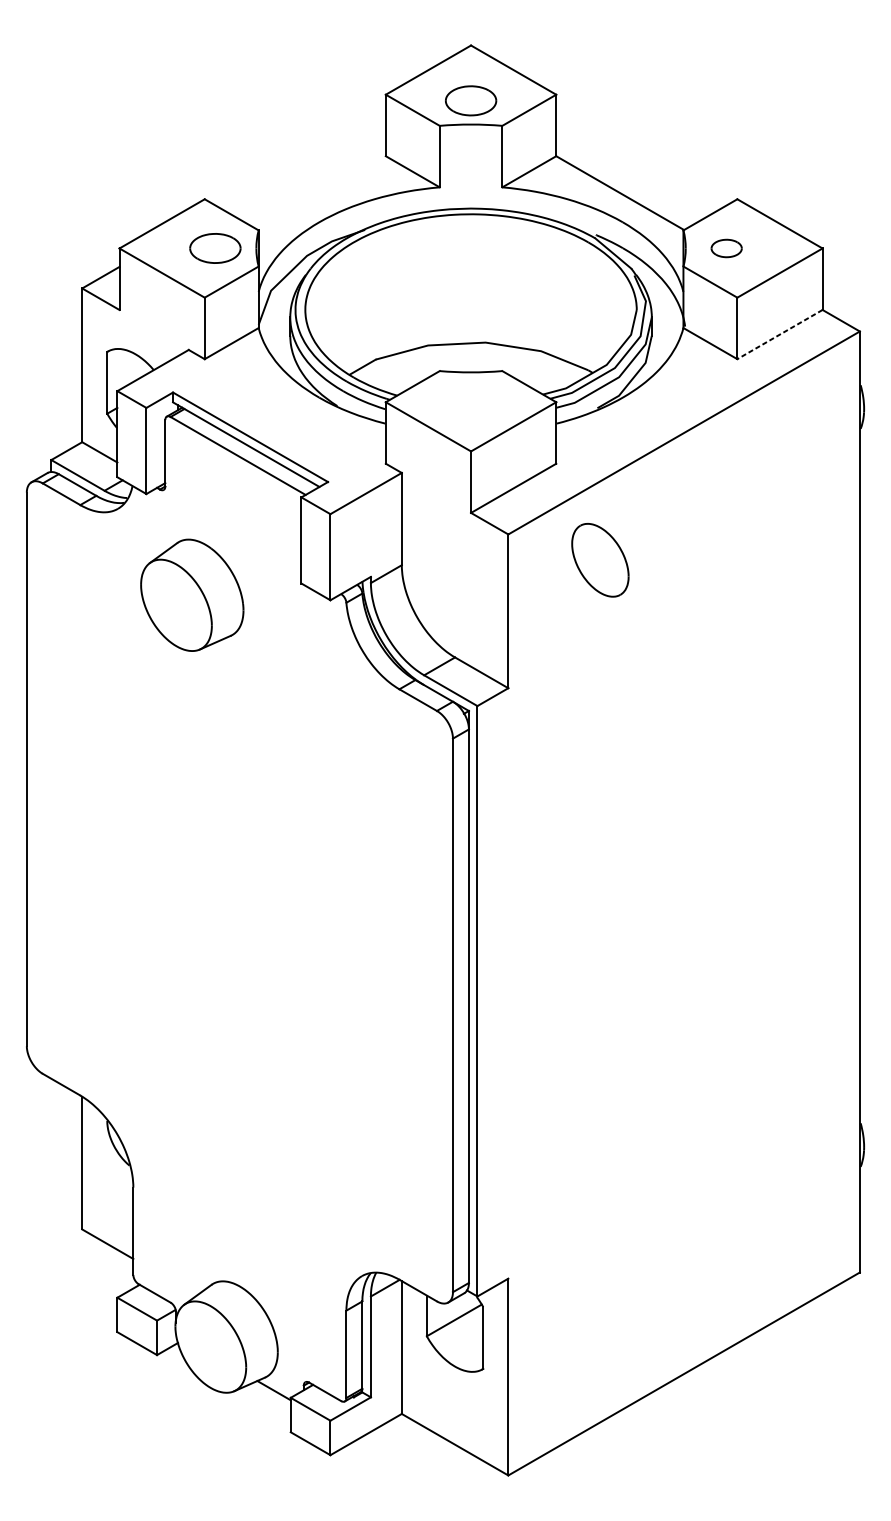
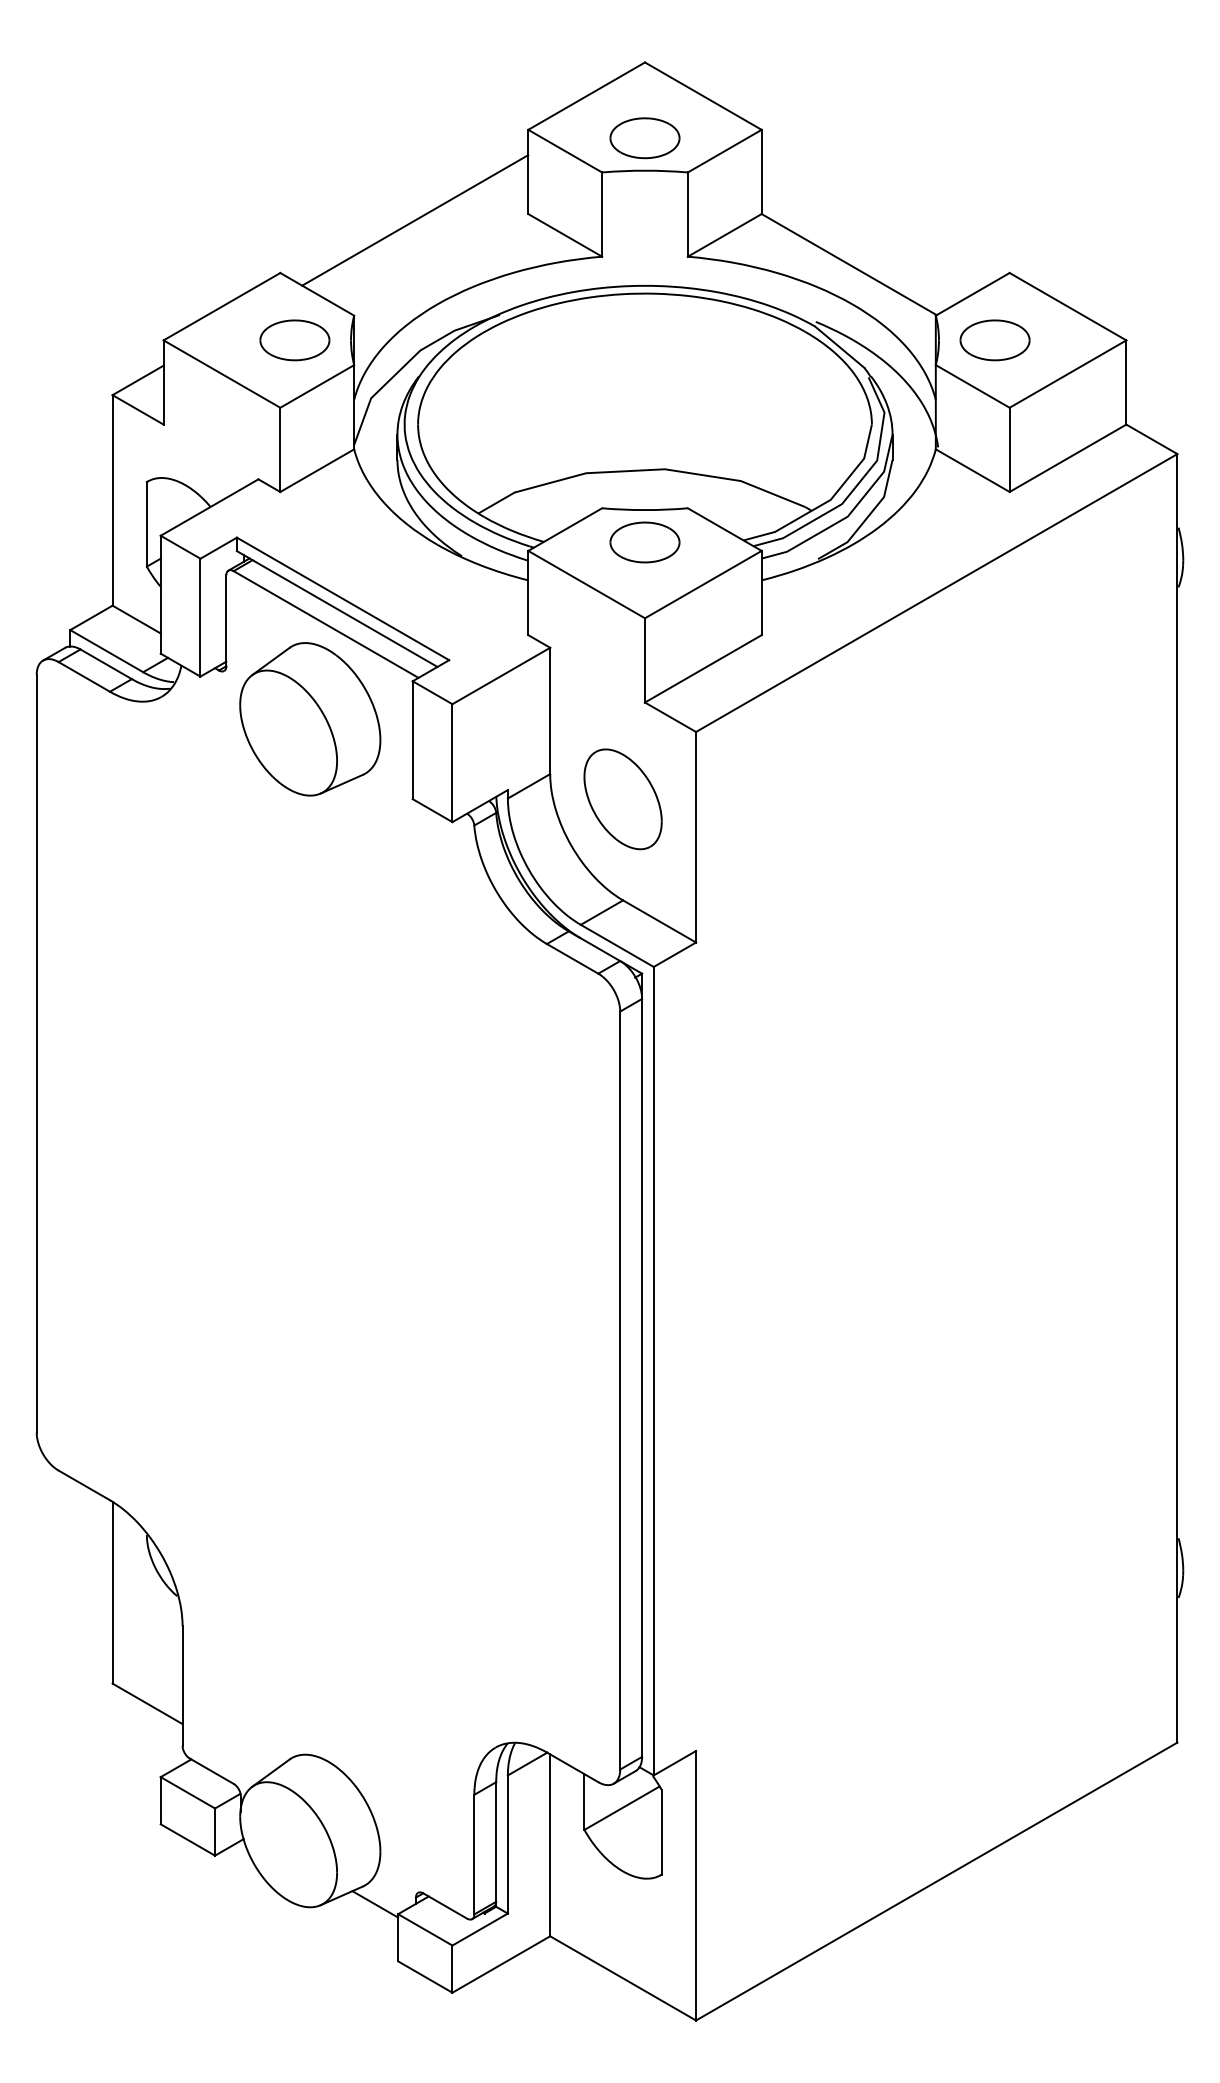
line: (303, 160) -> (415, 220), added
part: (726, 248) -> (994, 340), size x1.67
line: (779, 334) -> (1067, 458), dashed -> solid
part: (470, 396) -> (644, 542), added
part: (599, 560) -> (622, 799), moved
part: (192, 595) -> (310, 719), moved

